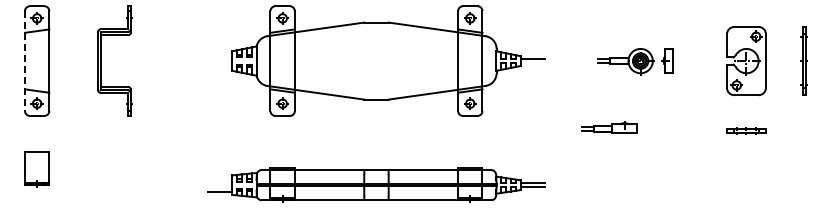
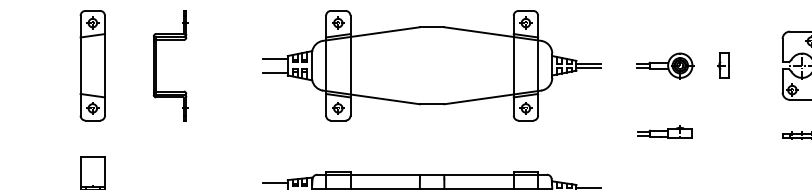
line: (219, 54) -> (275, 59), added
line: (24, 61) -> (80, 66), dashed -> solid
part: (625, 61) -> (665, 66), moved
line: (532, 63) -> (588, 68), added
line: (219, 68) -> (275, 73), added
line: (219, 178) -> (275, 183), added

